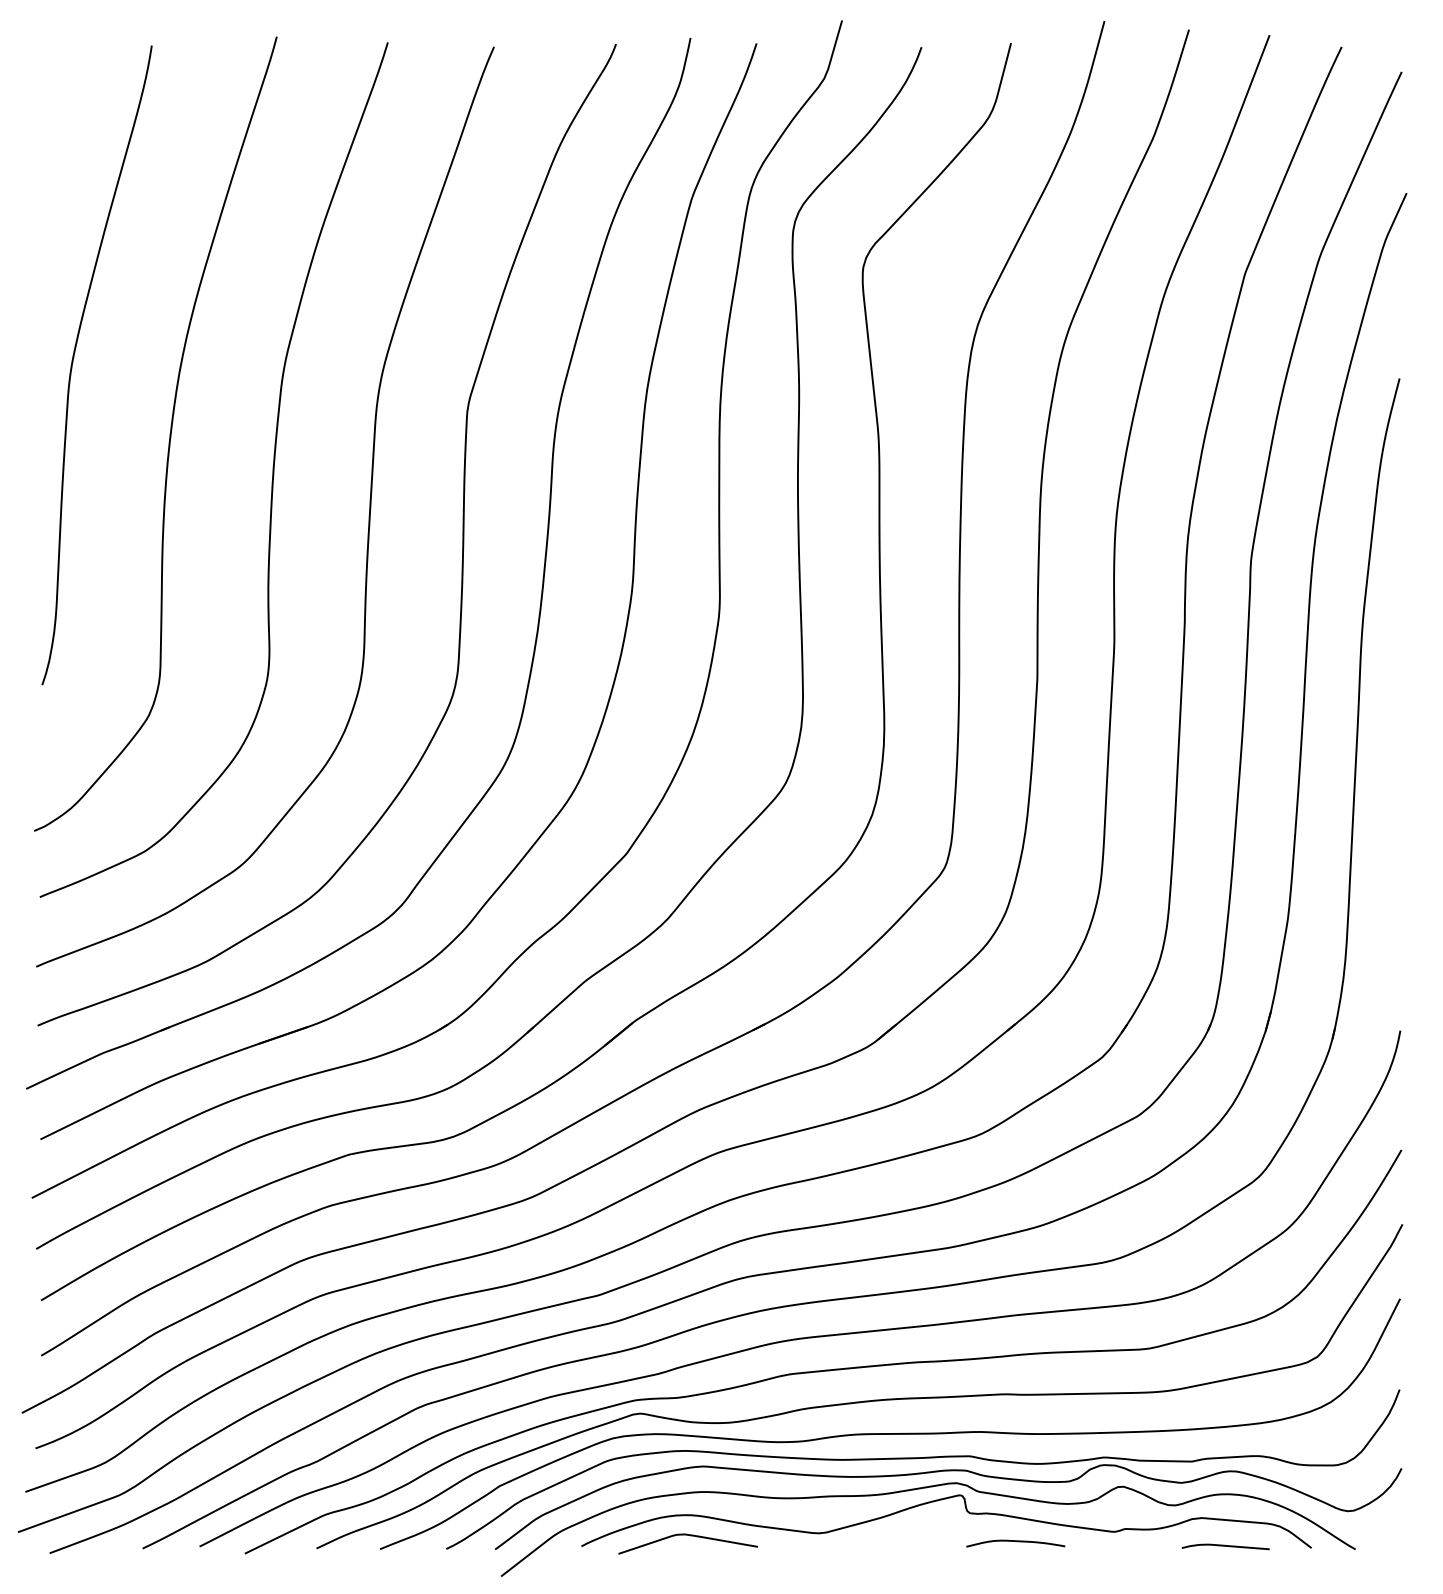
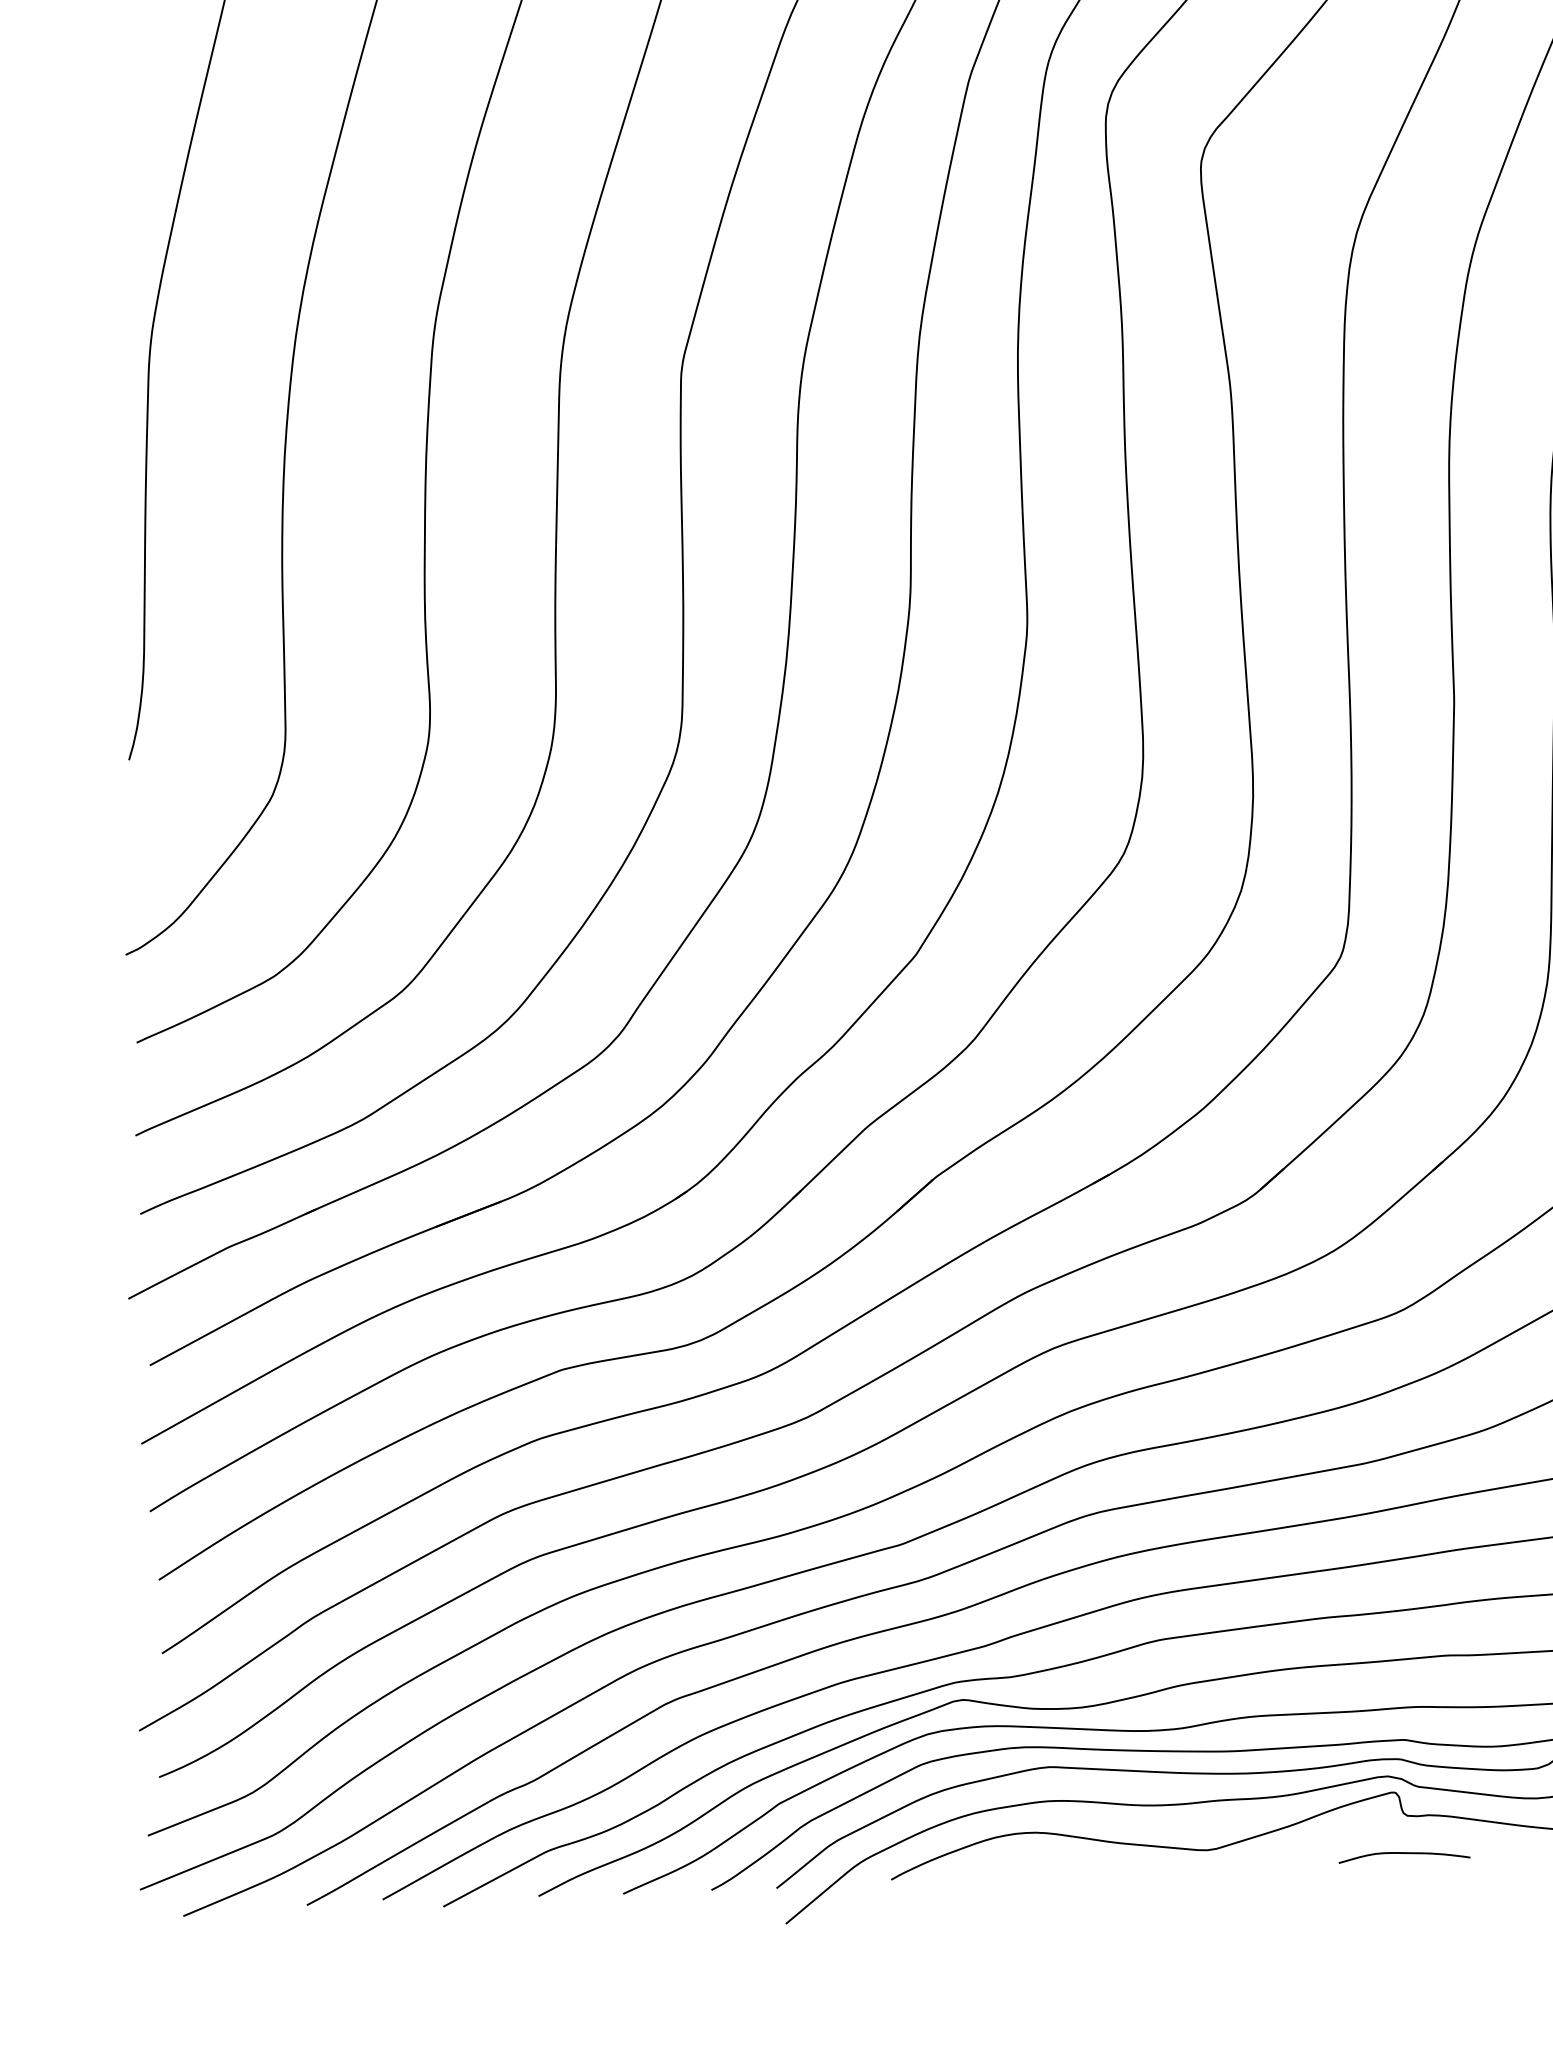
curve: (690, 1536) -> (1036, 1861), removed
curve: (1016, 1542) -> (1405, 1854), moved

